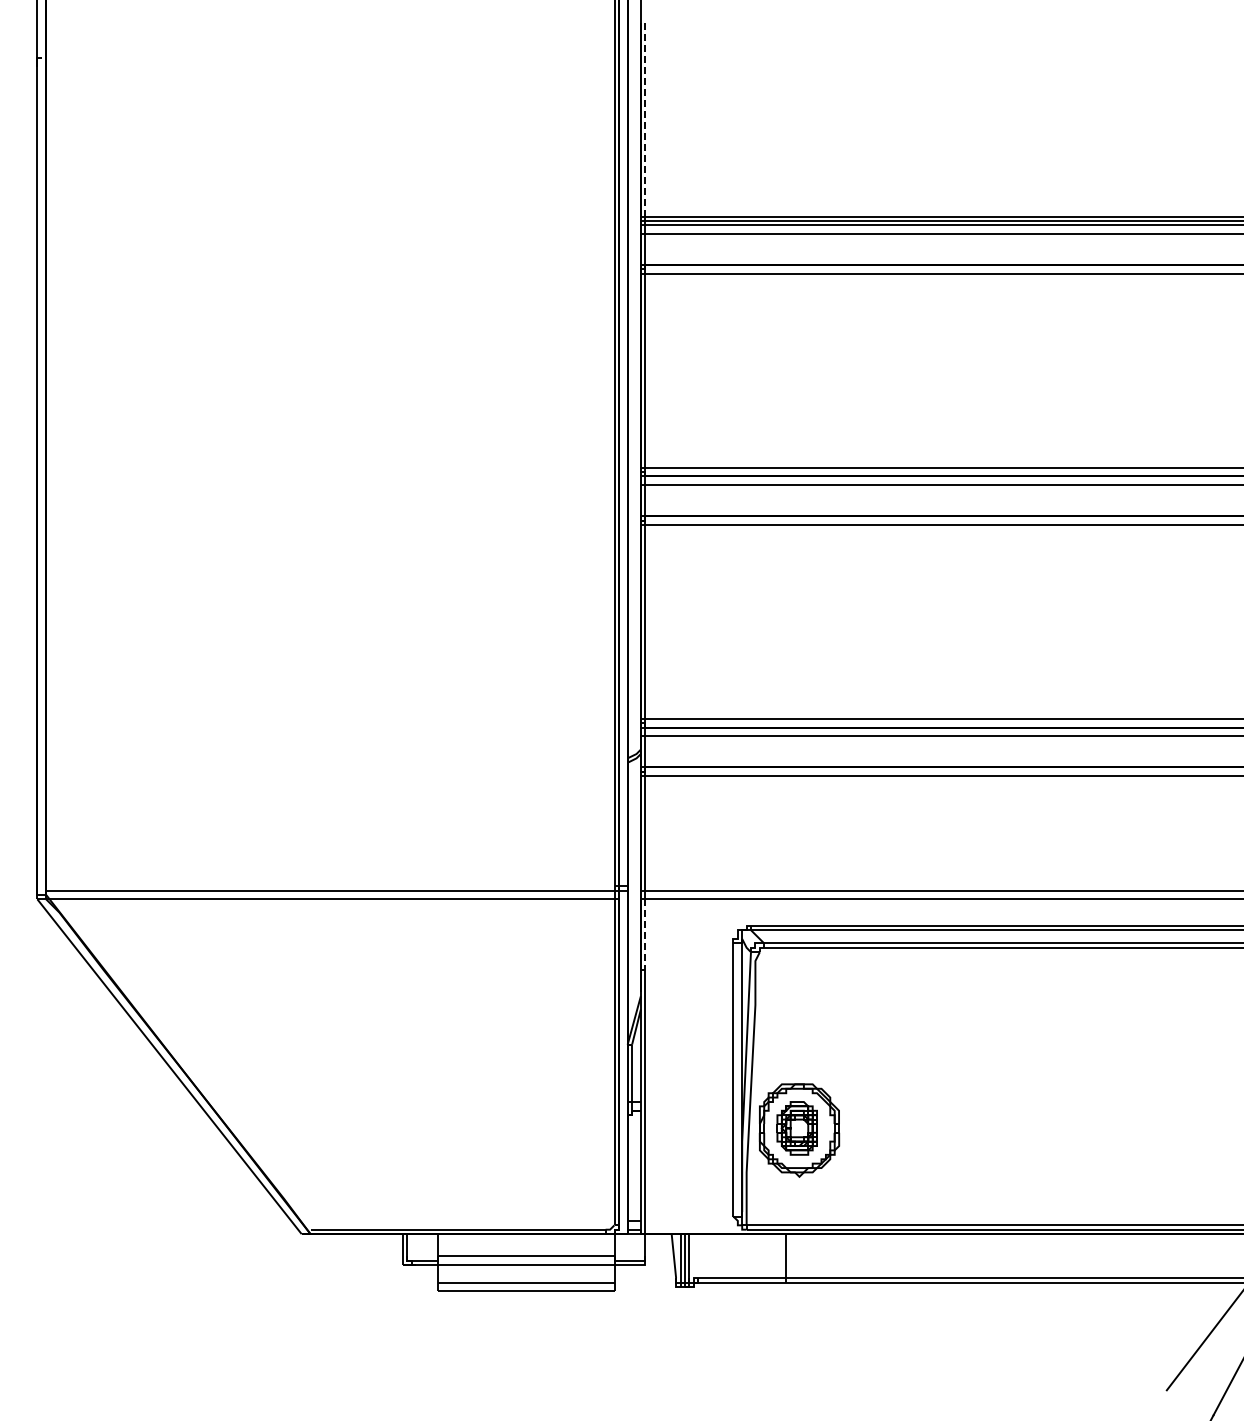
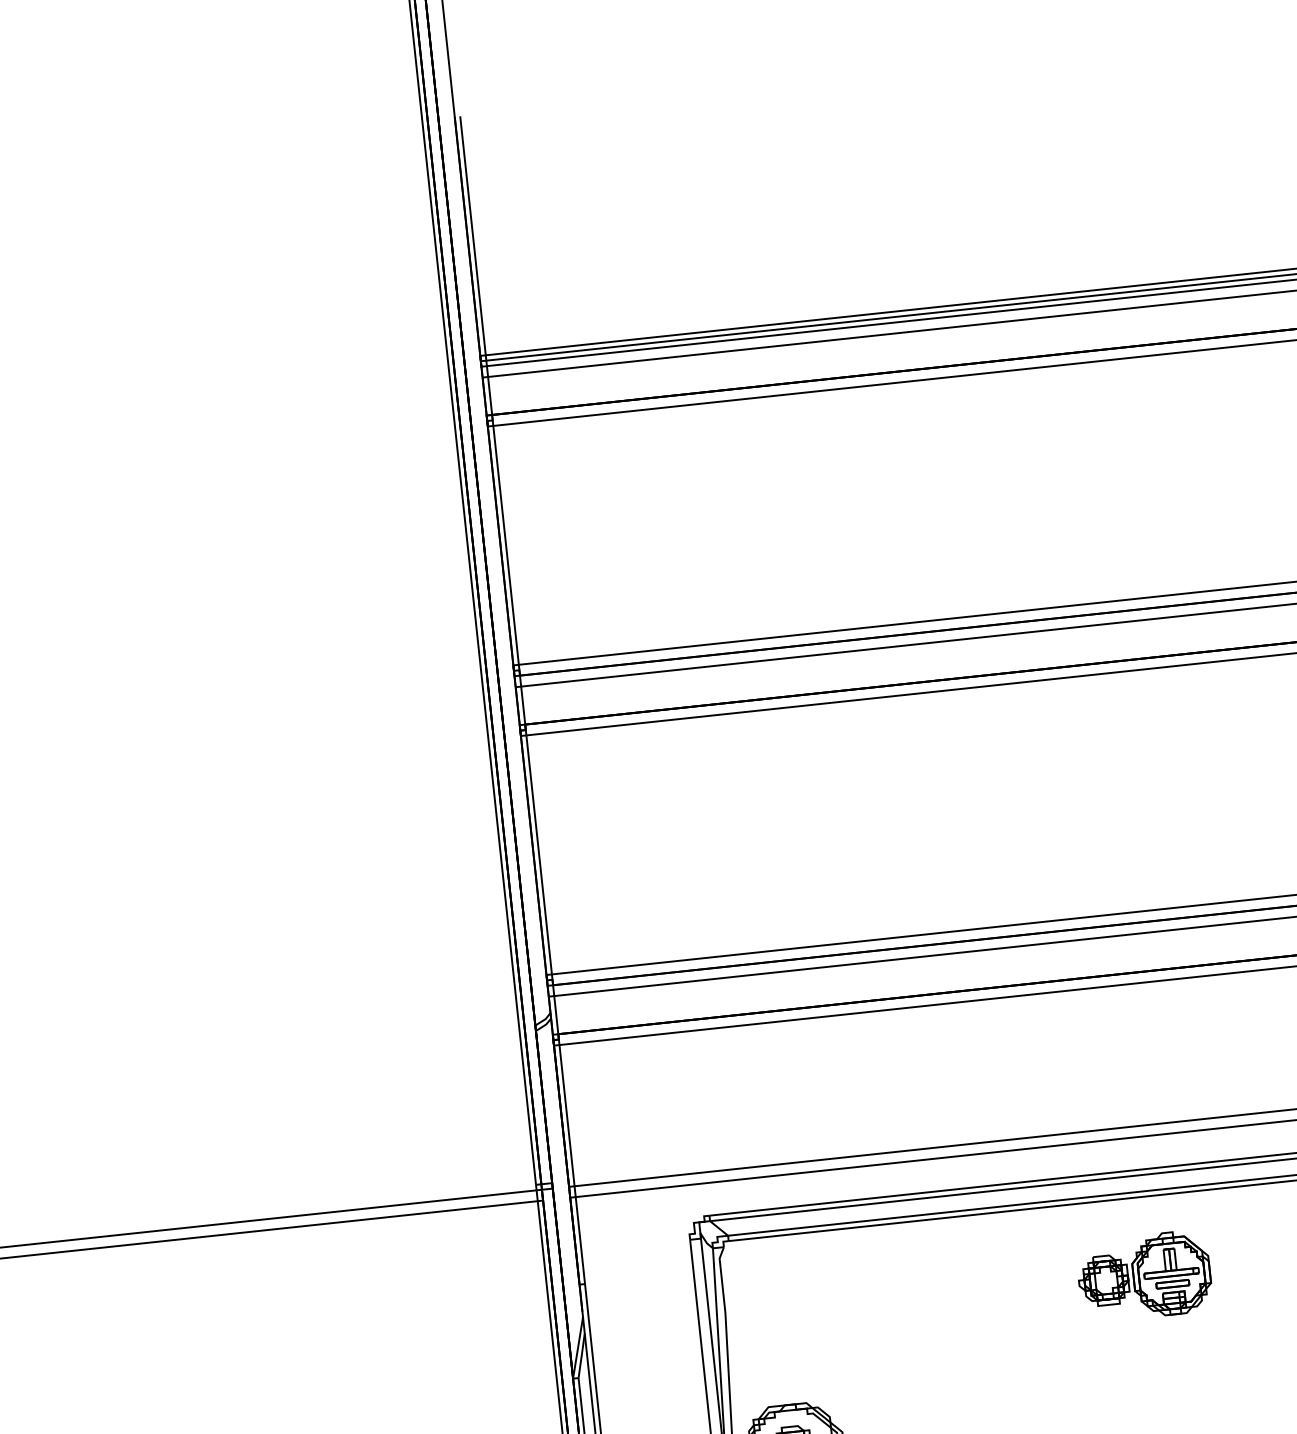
line: (645, 119) -> (473, 235), dashed -> solid
line: (645, 935) -> (580, 1241), dashed -> solid
part: (1094, 1011) -> (1144, 1276), added

